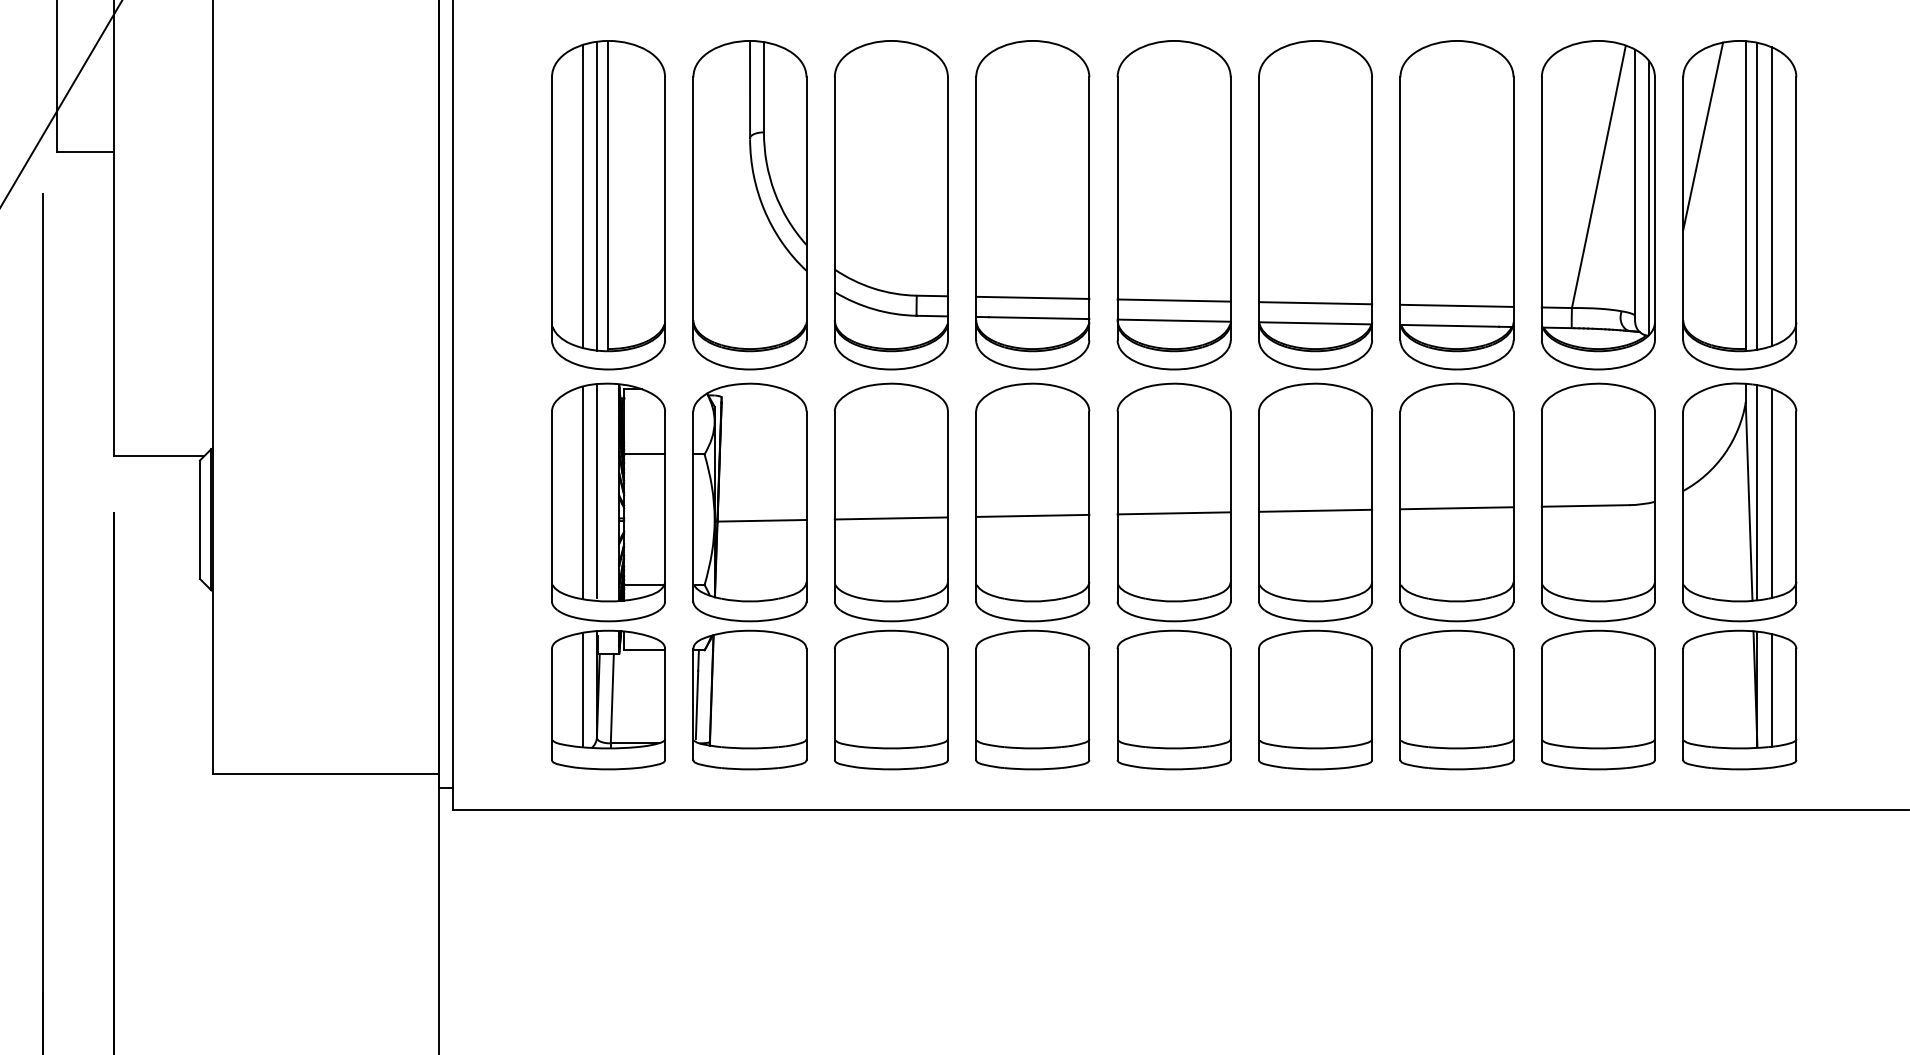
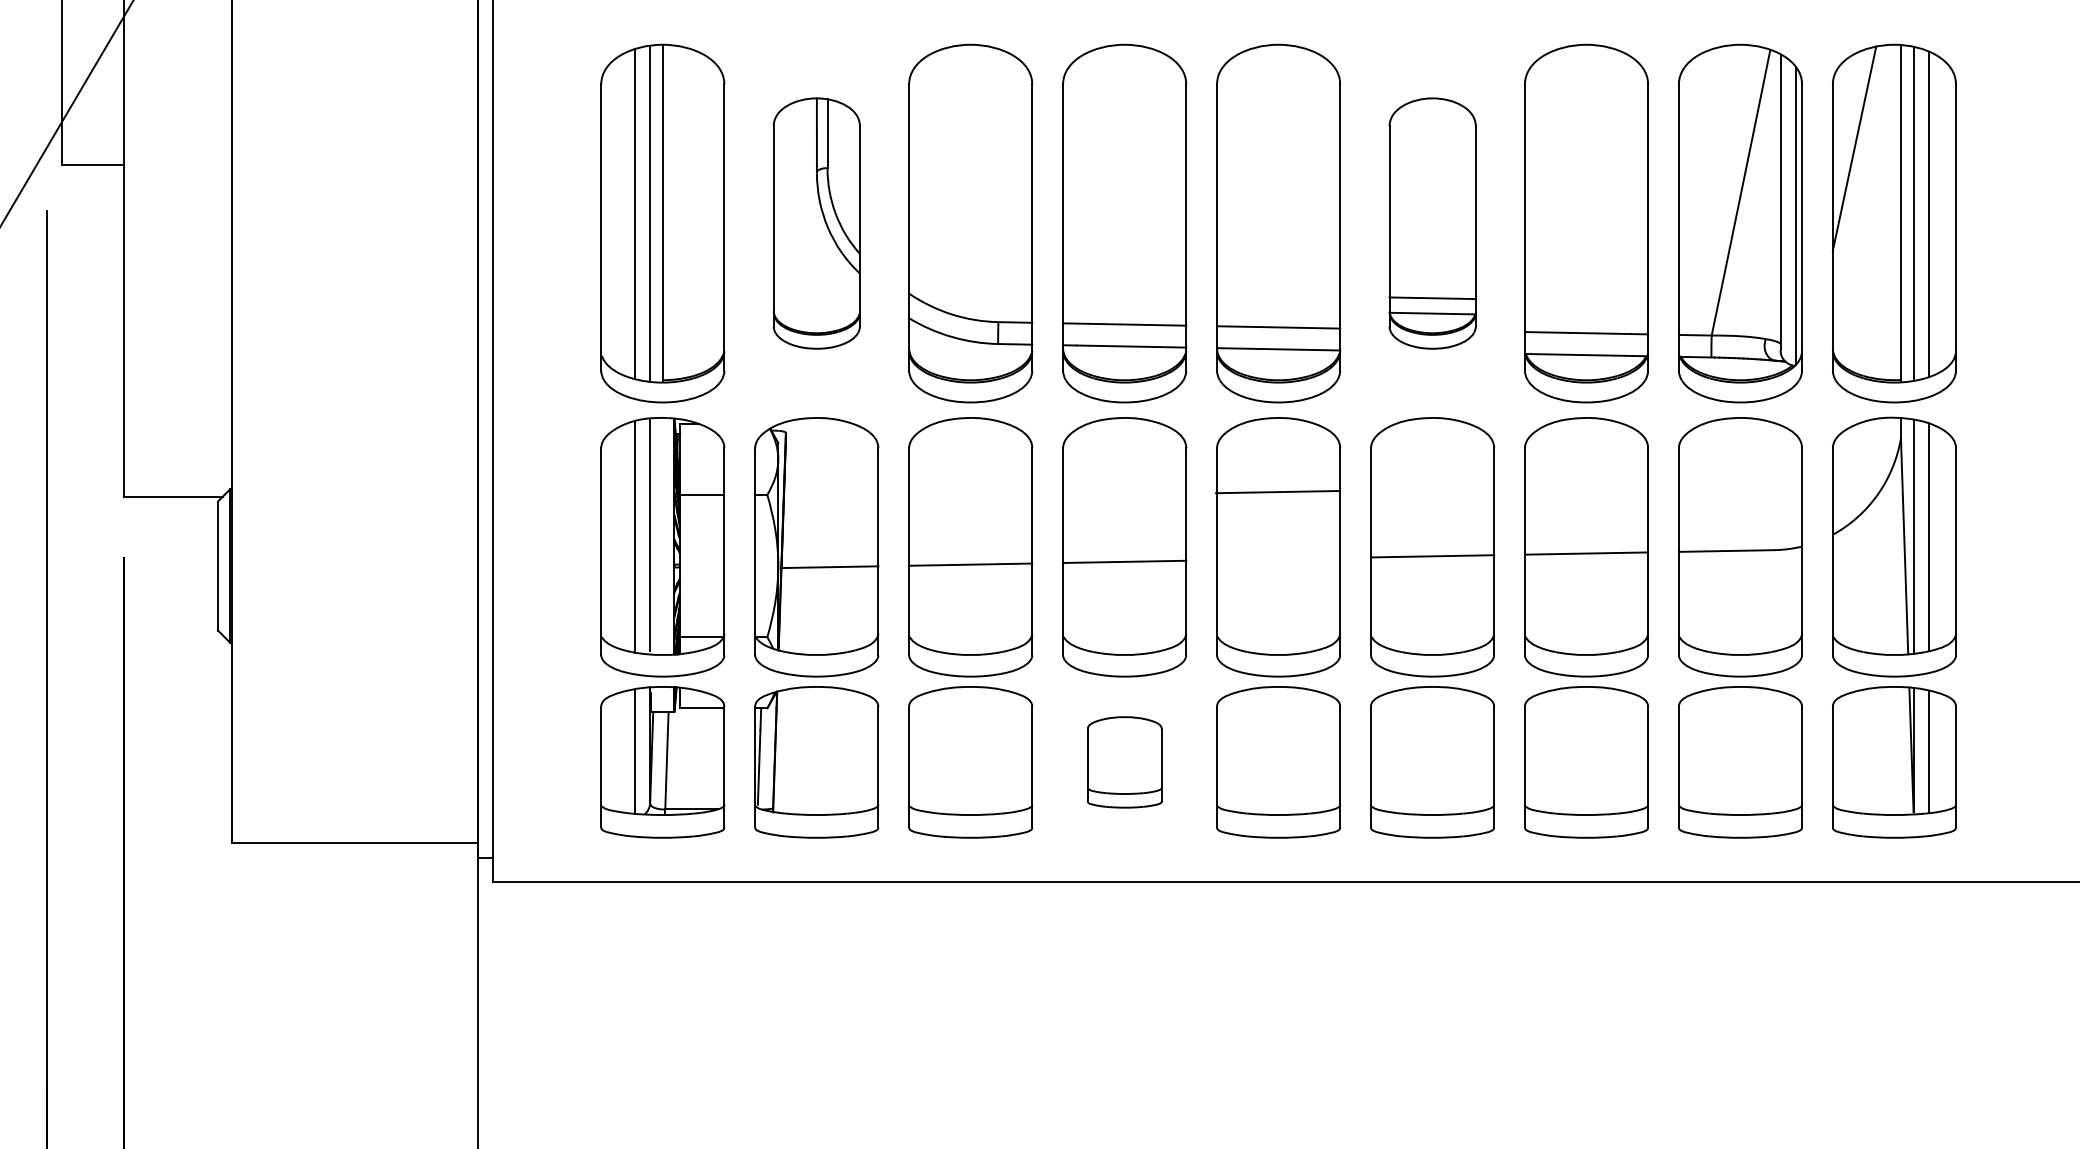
part: (749, 205) -> (816, 223), size x0.7
part: (1315, 205) -> (1432, 223), size x0.7
line: (1174, 513) -> (1277, 492), moved
part: (1032, 700) -> (1124, 762), size x0.6

